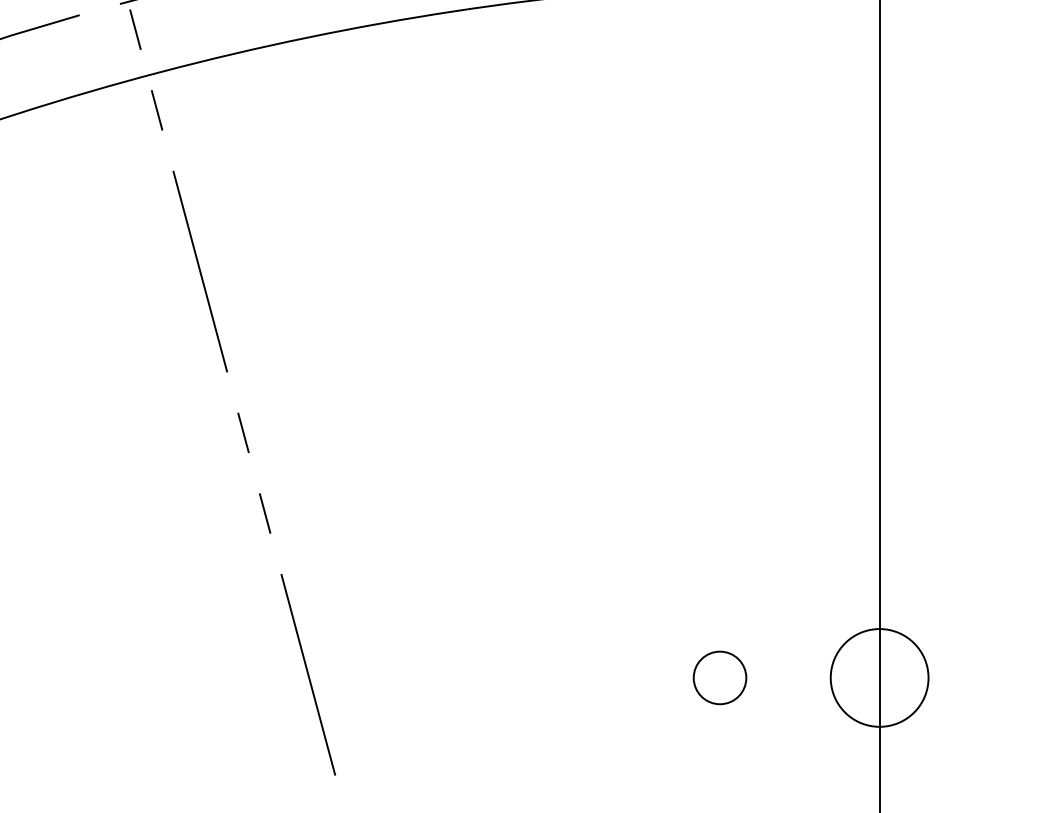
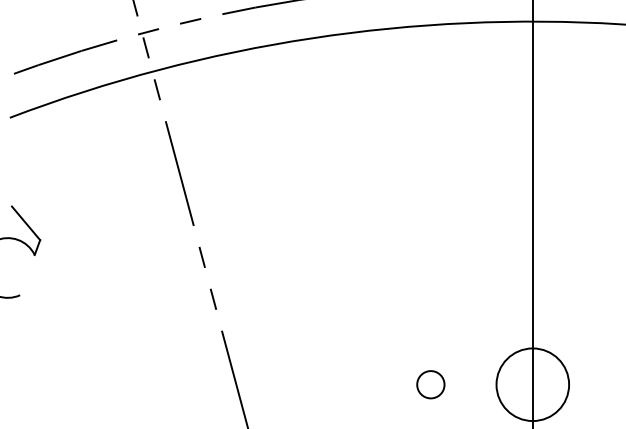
circle: (719, 677) -> (430, 384), moved
circle: (879, 677) -> (532, 384), size x1.43

